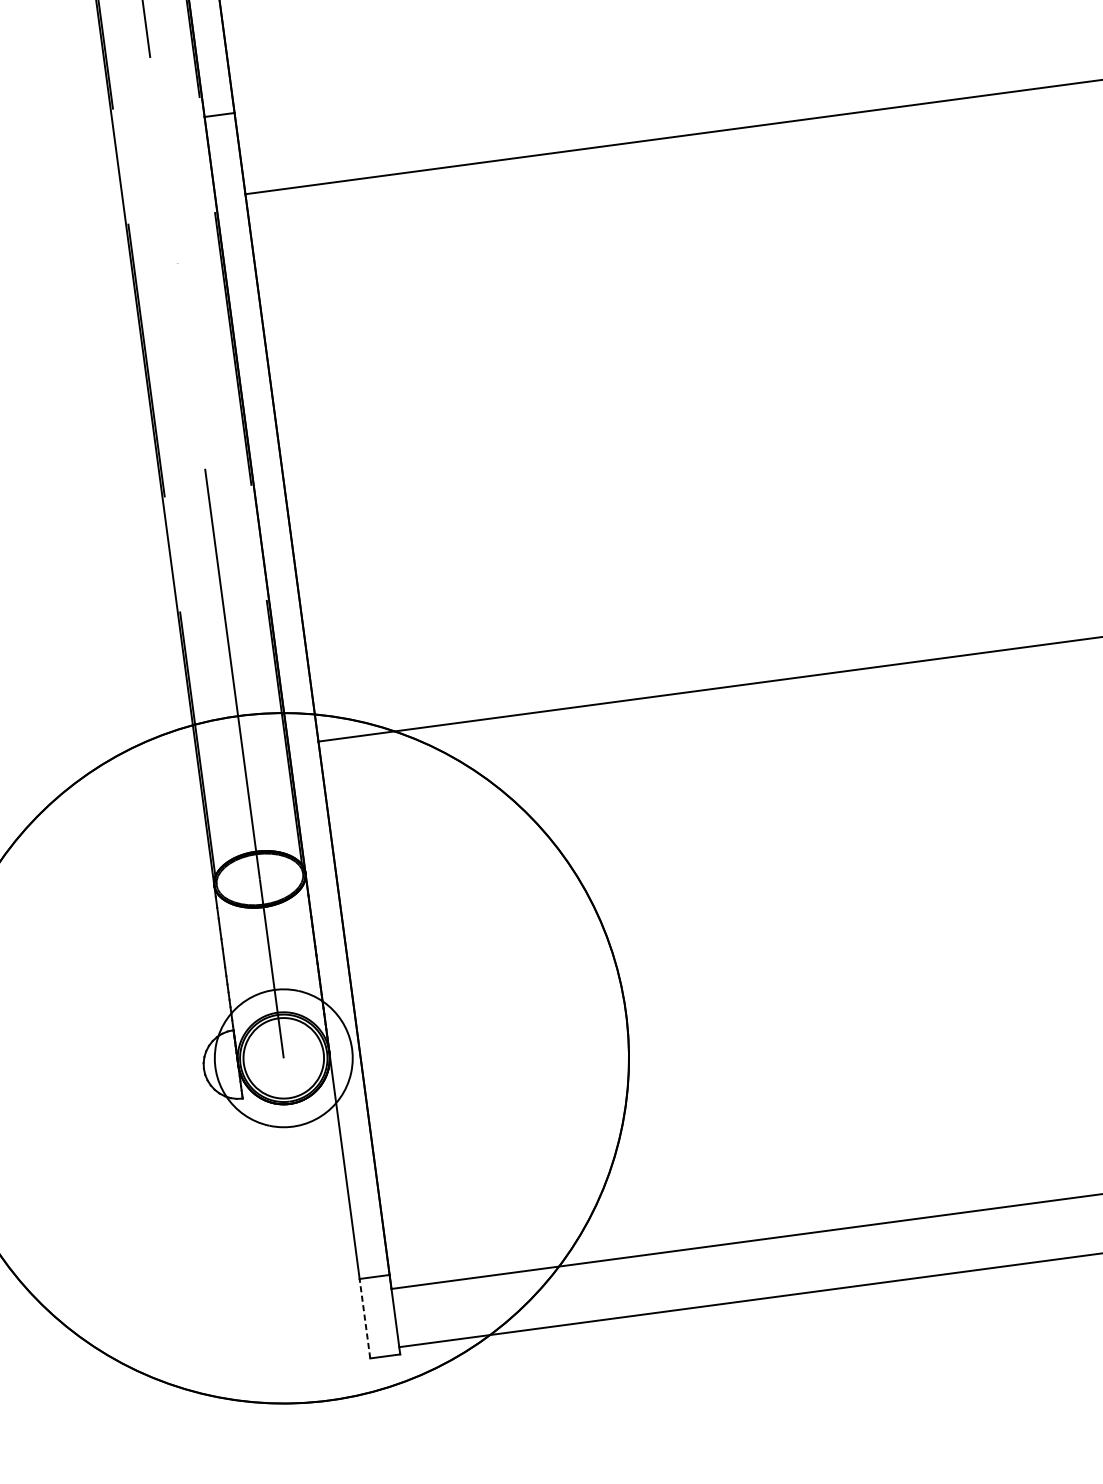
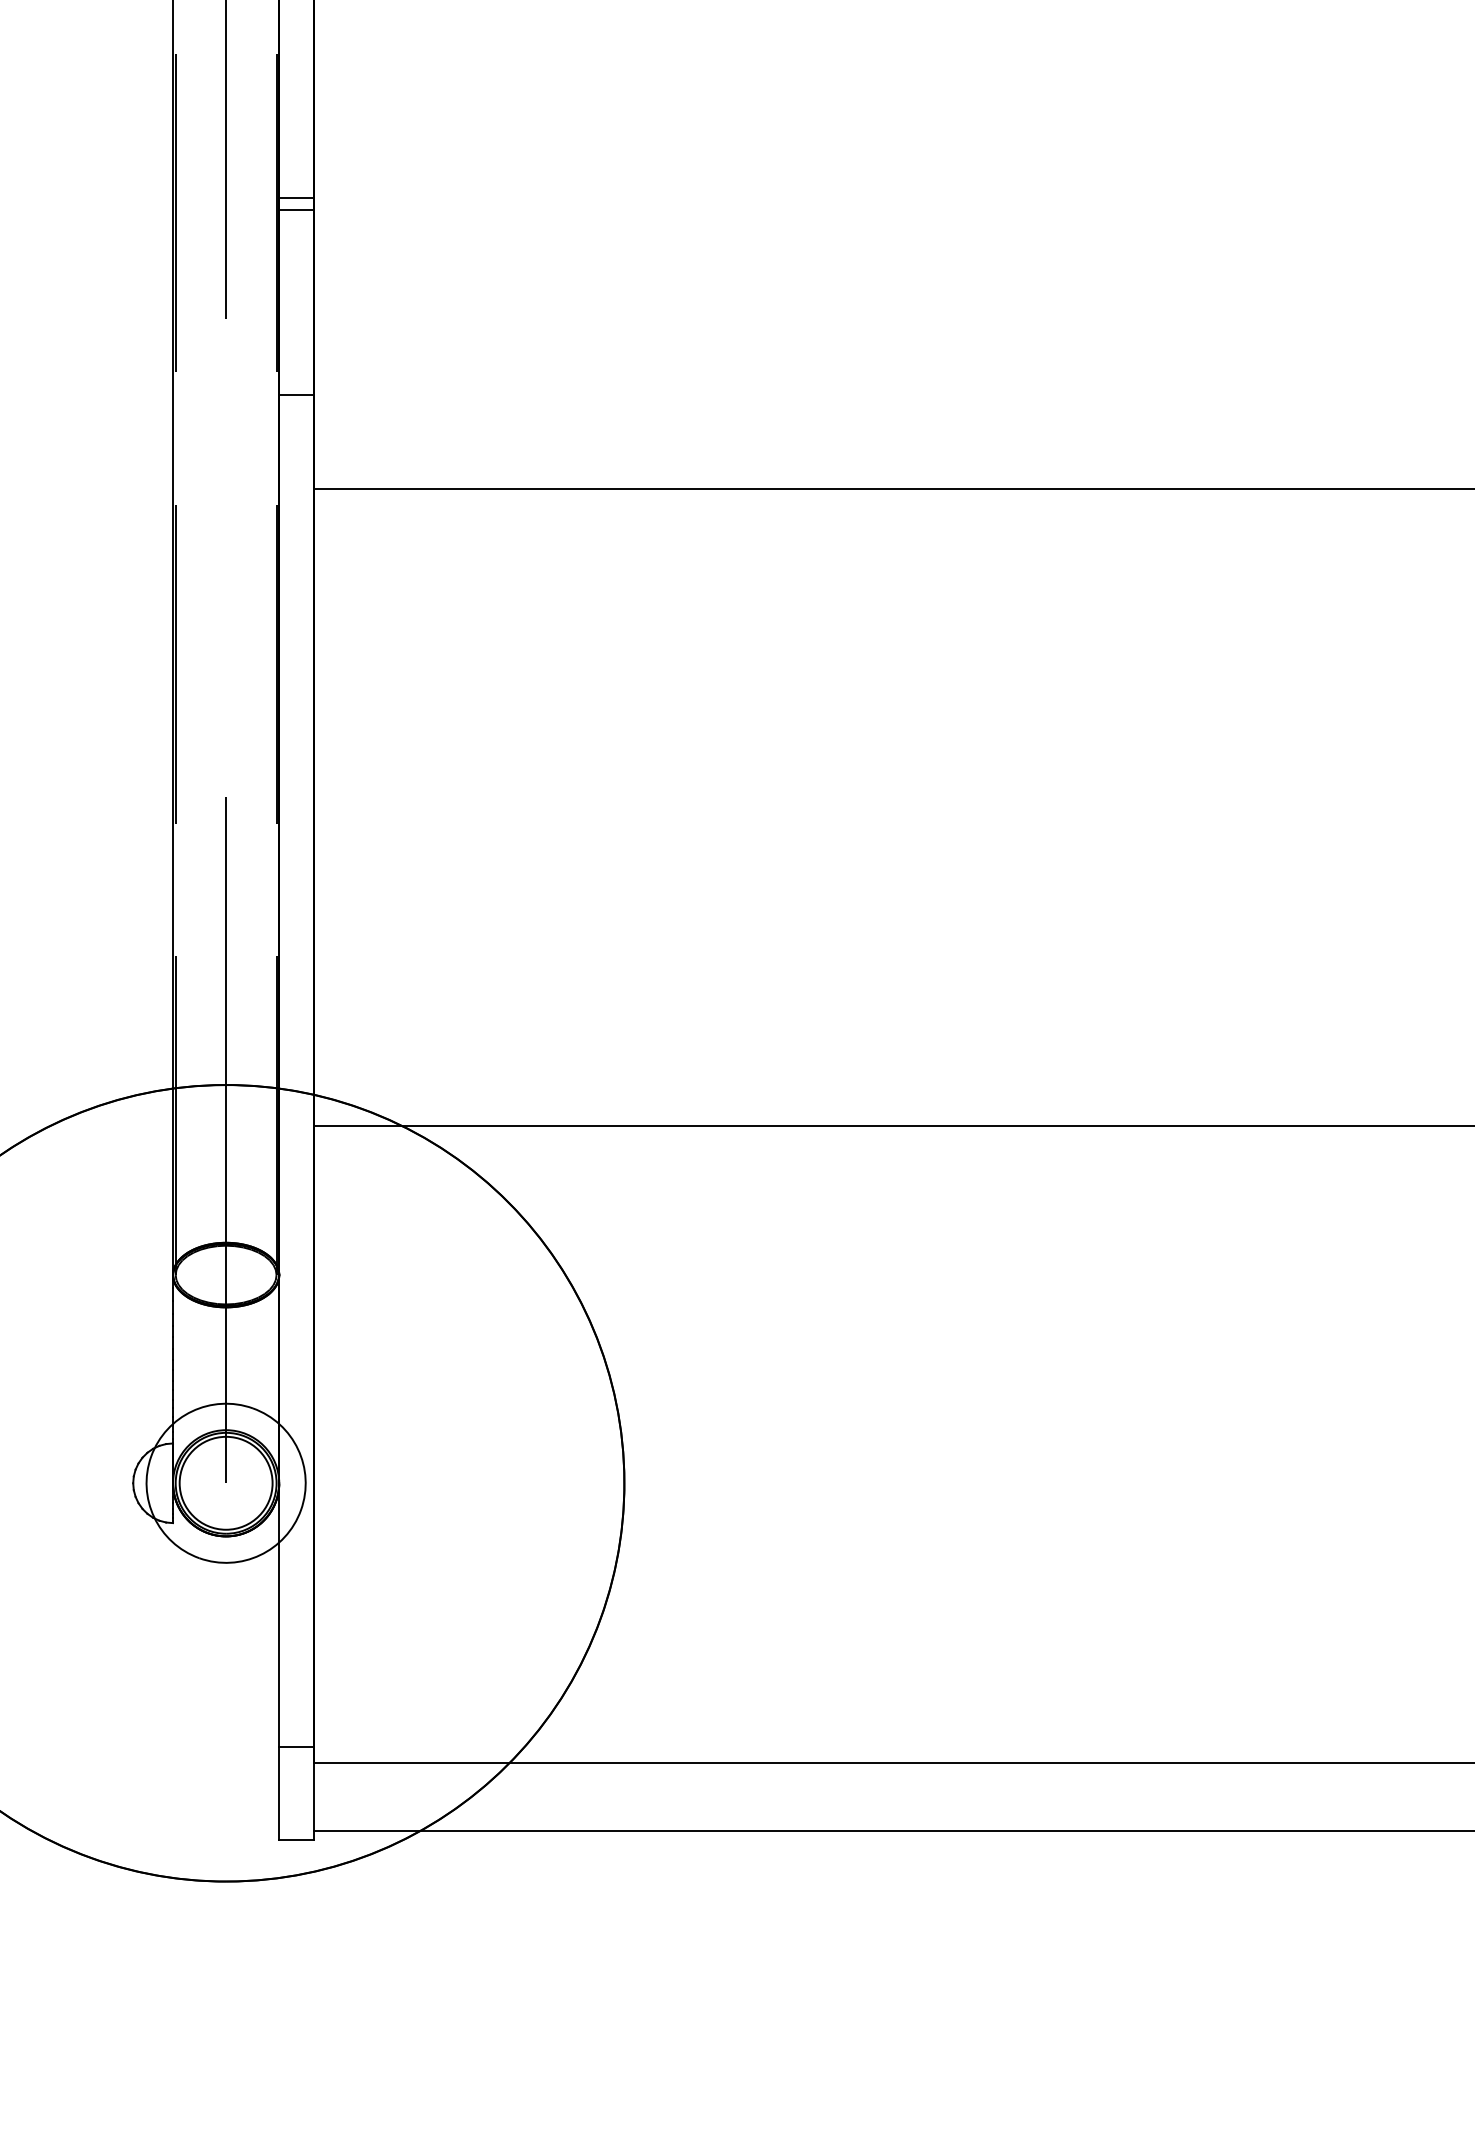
line: (365, 1317) -> (279, 1792), dashed -> solid

